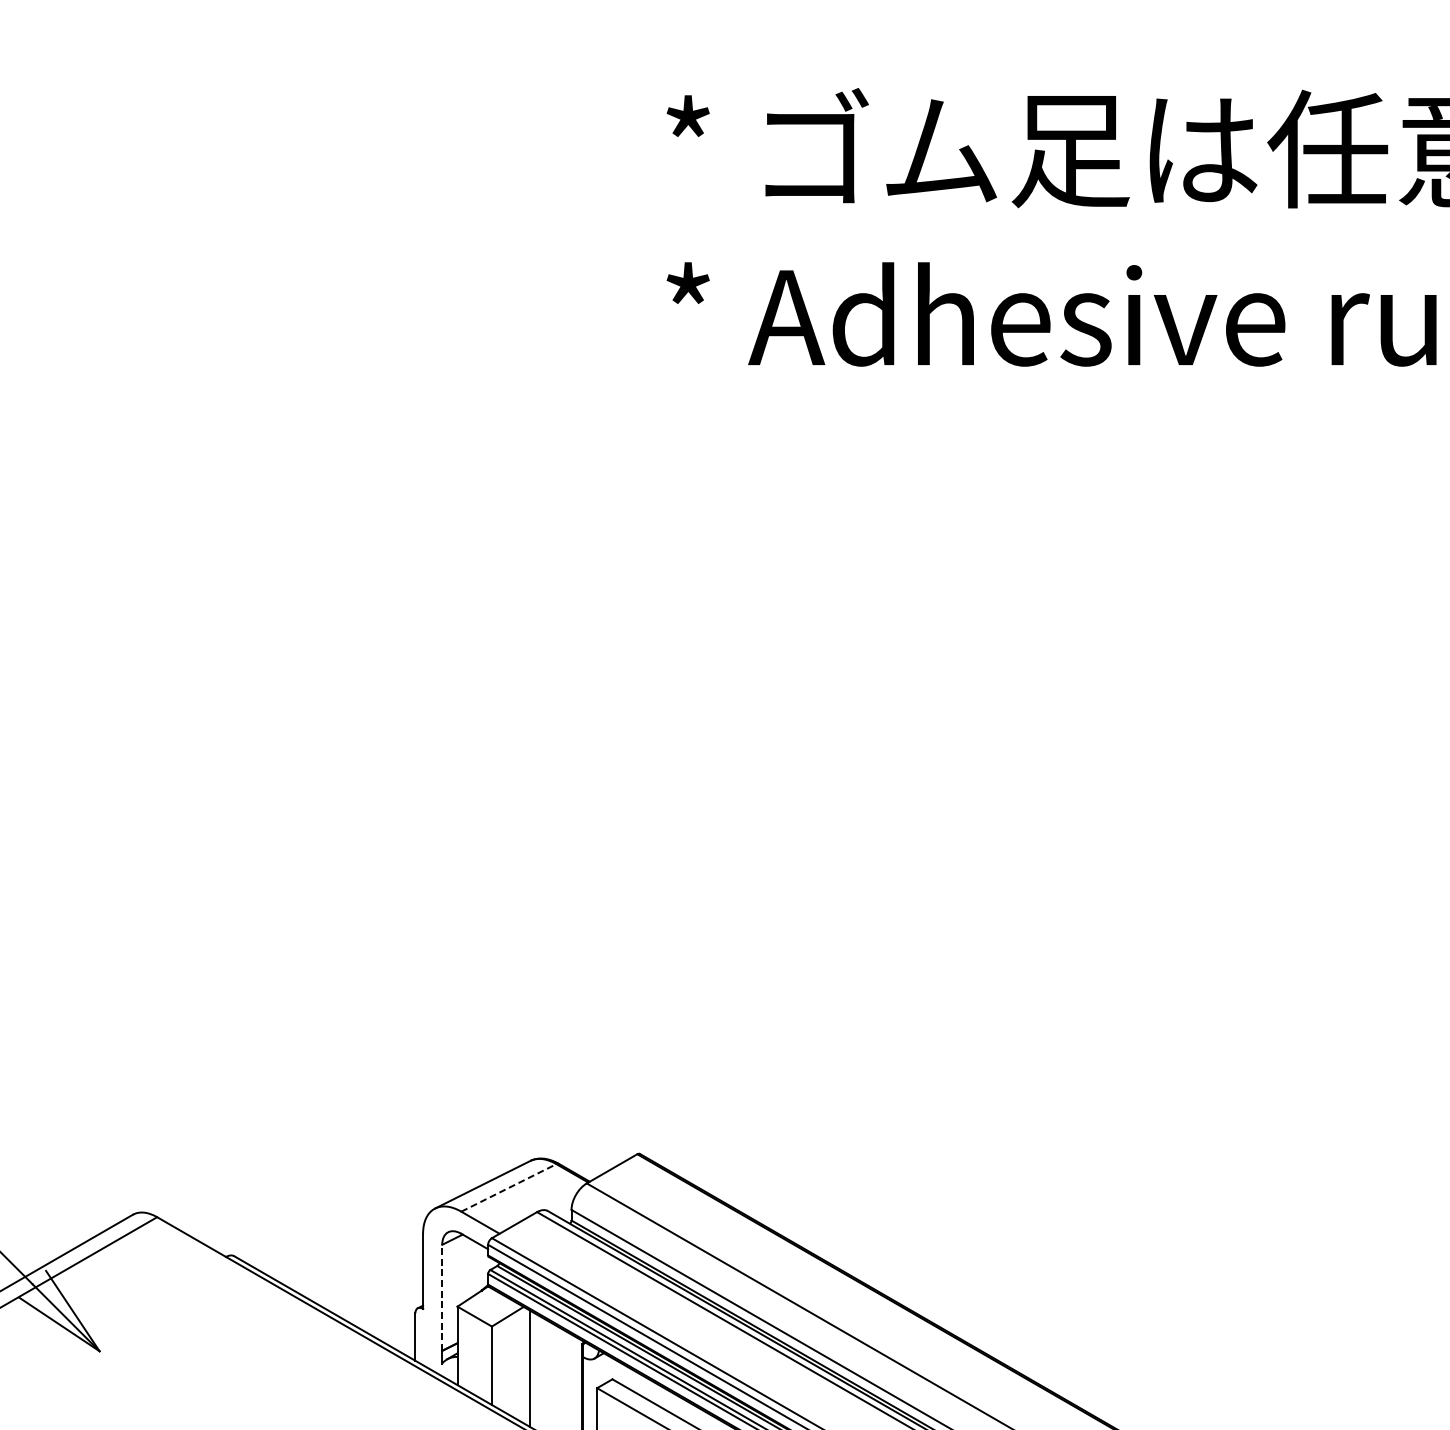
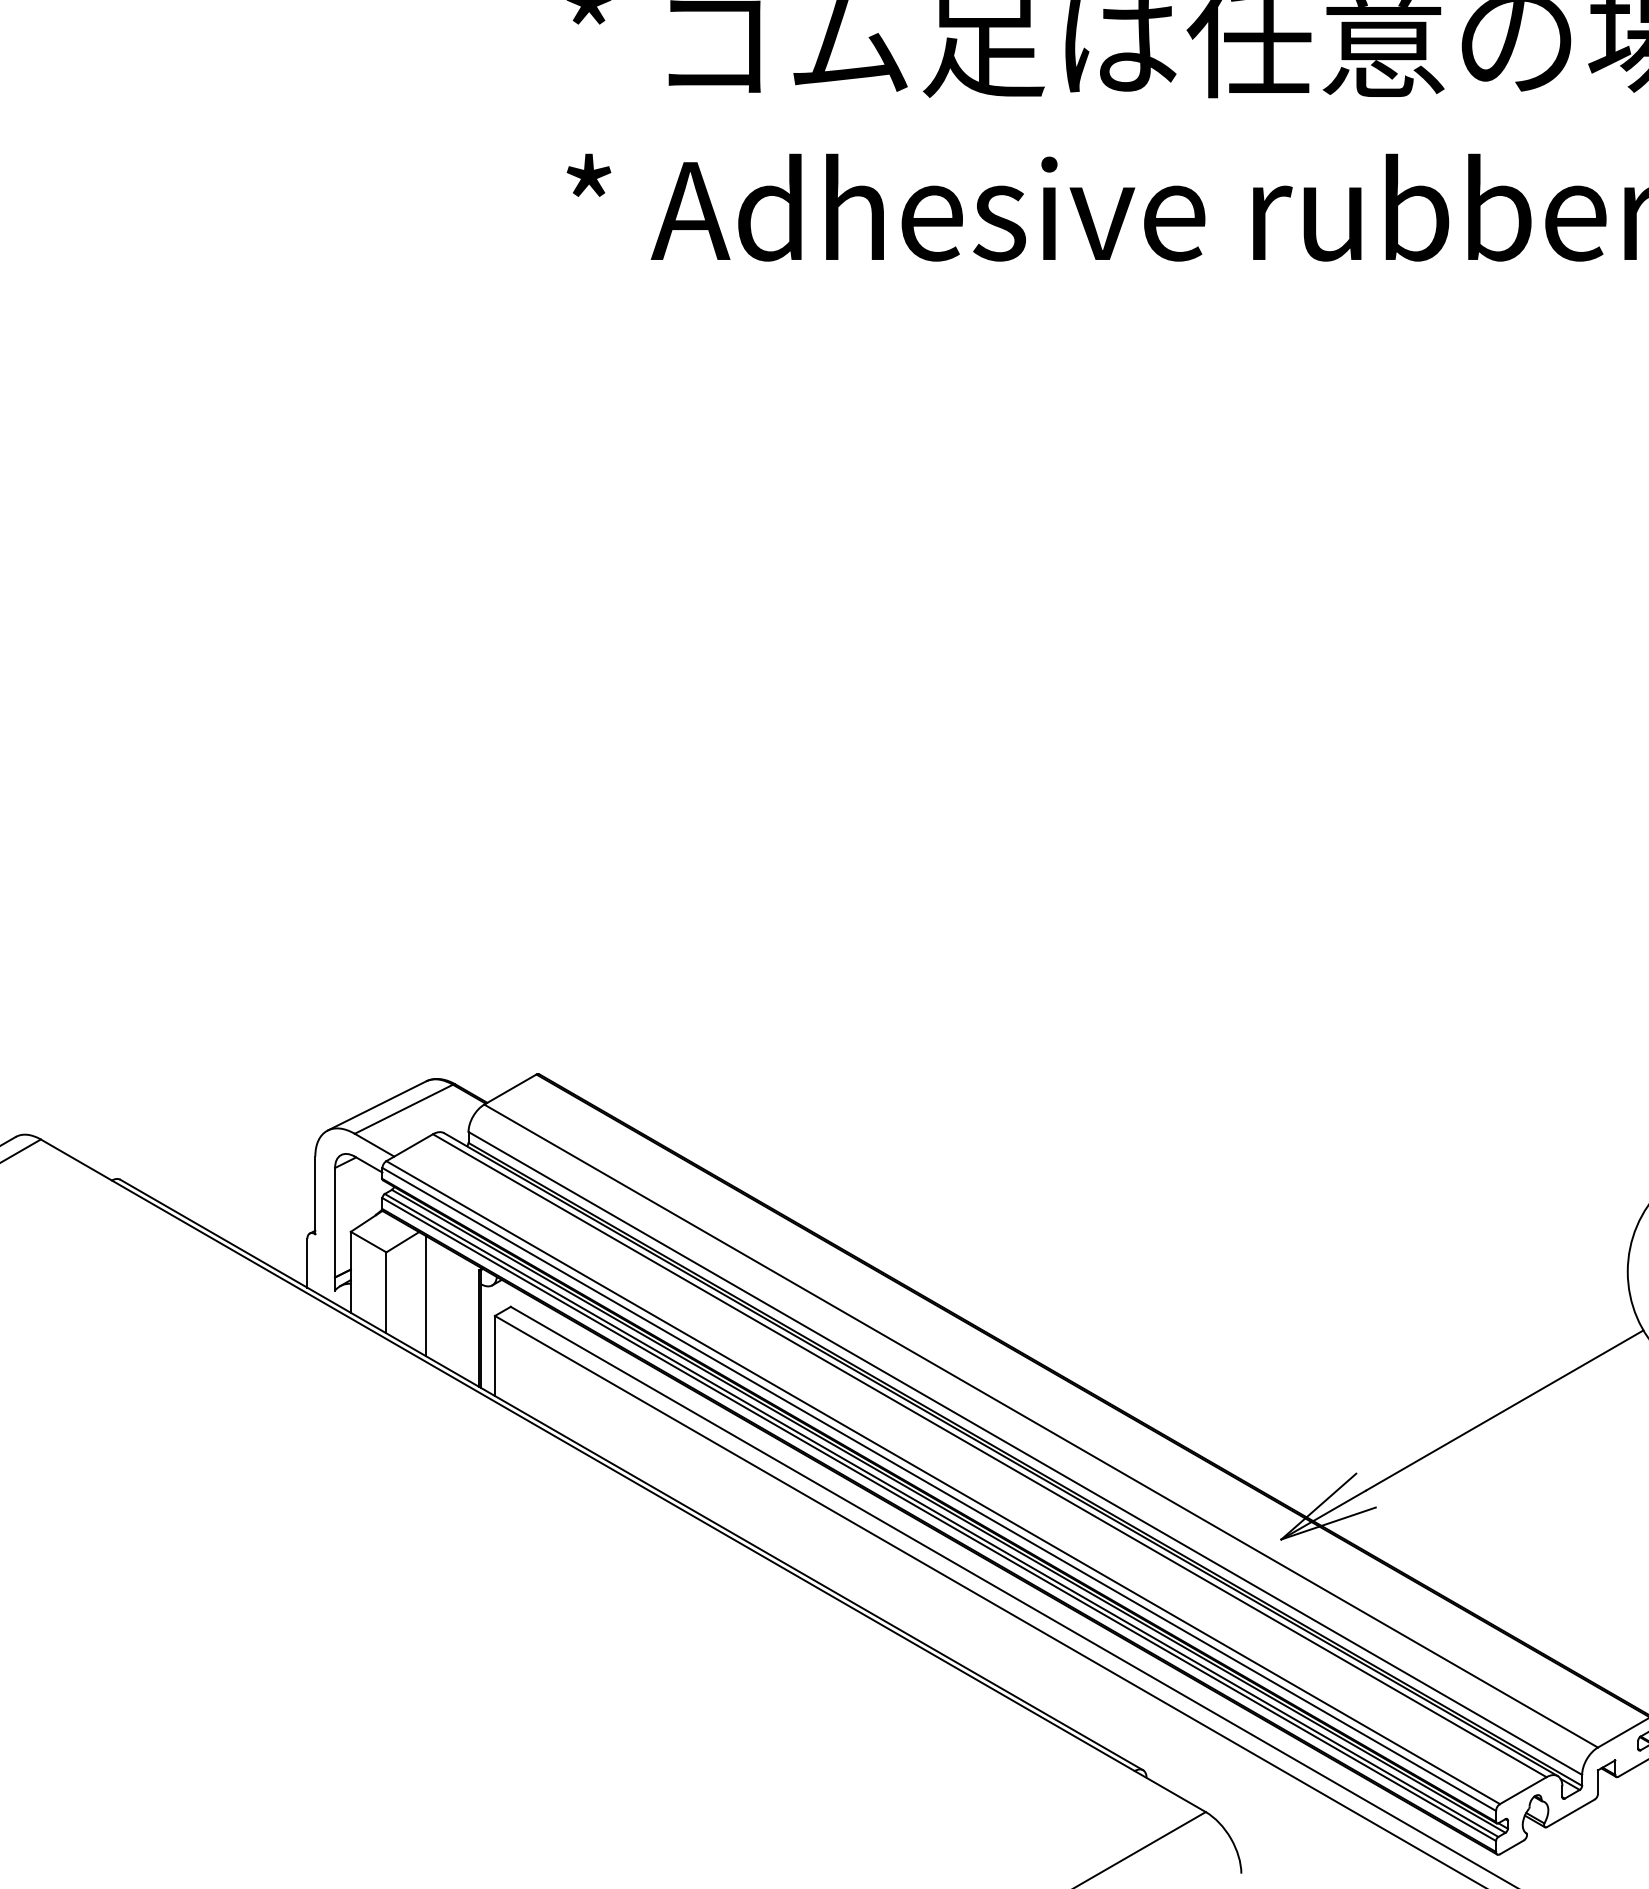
line: (508, 1188) -> (403, 1109), dashed -> solid
line: (442, 1297) -> (335, 1222), dashed -> solid

